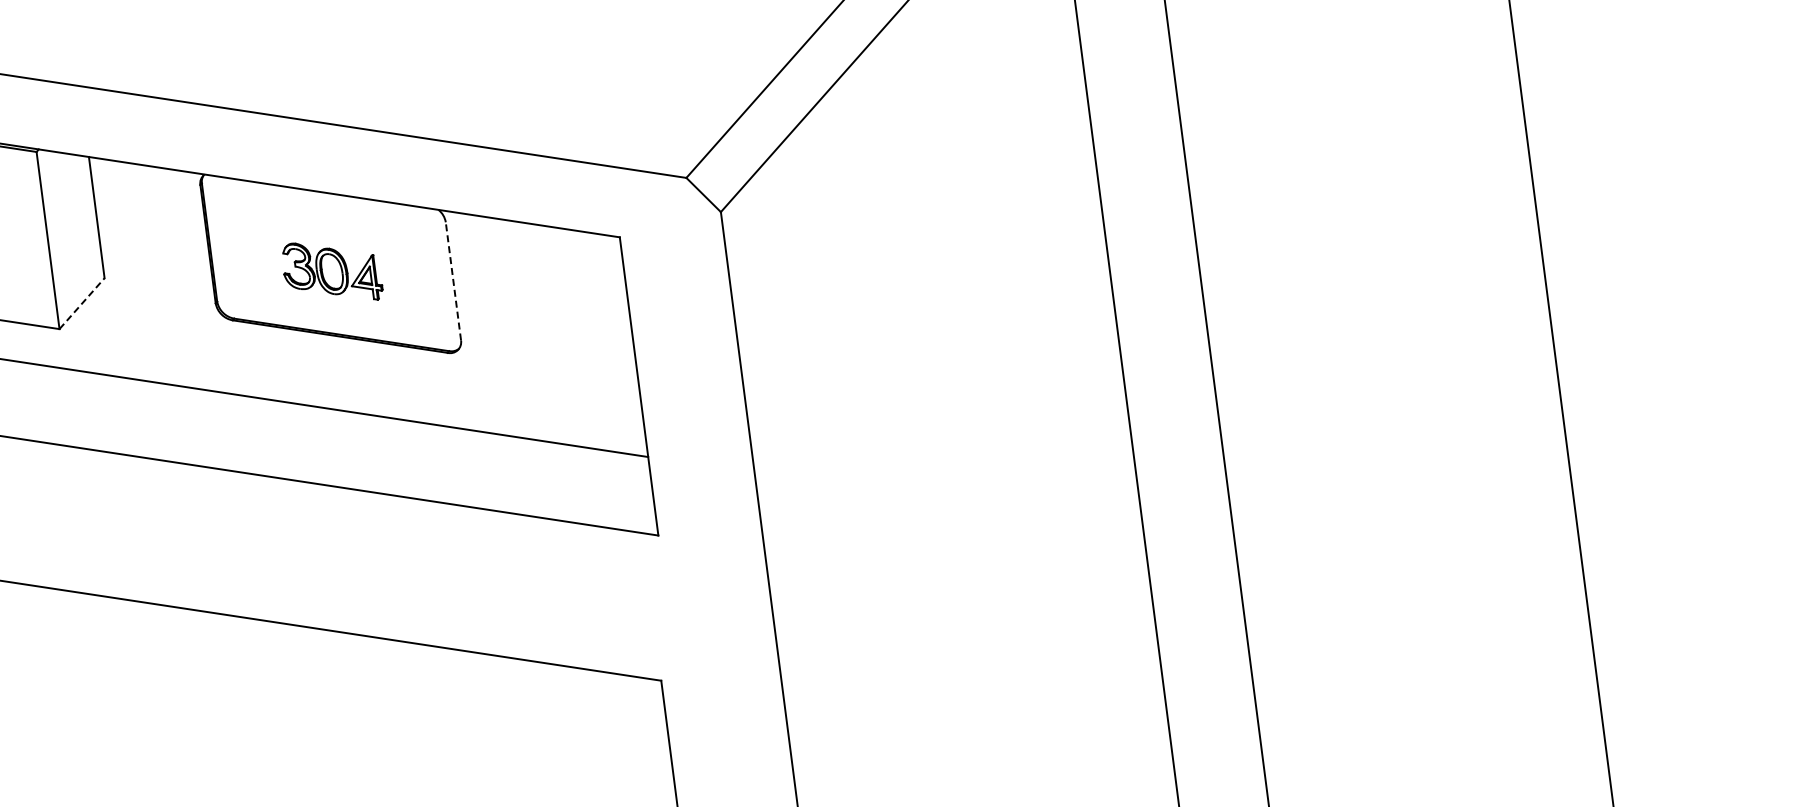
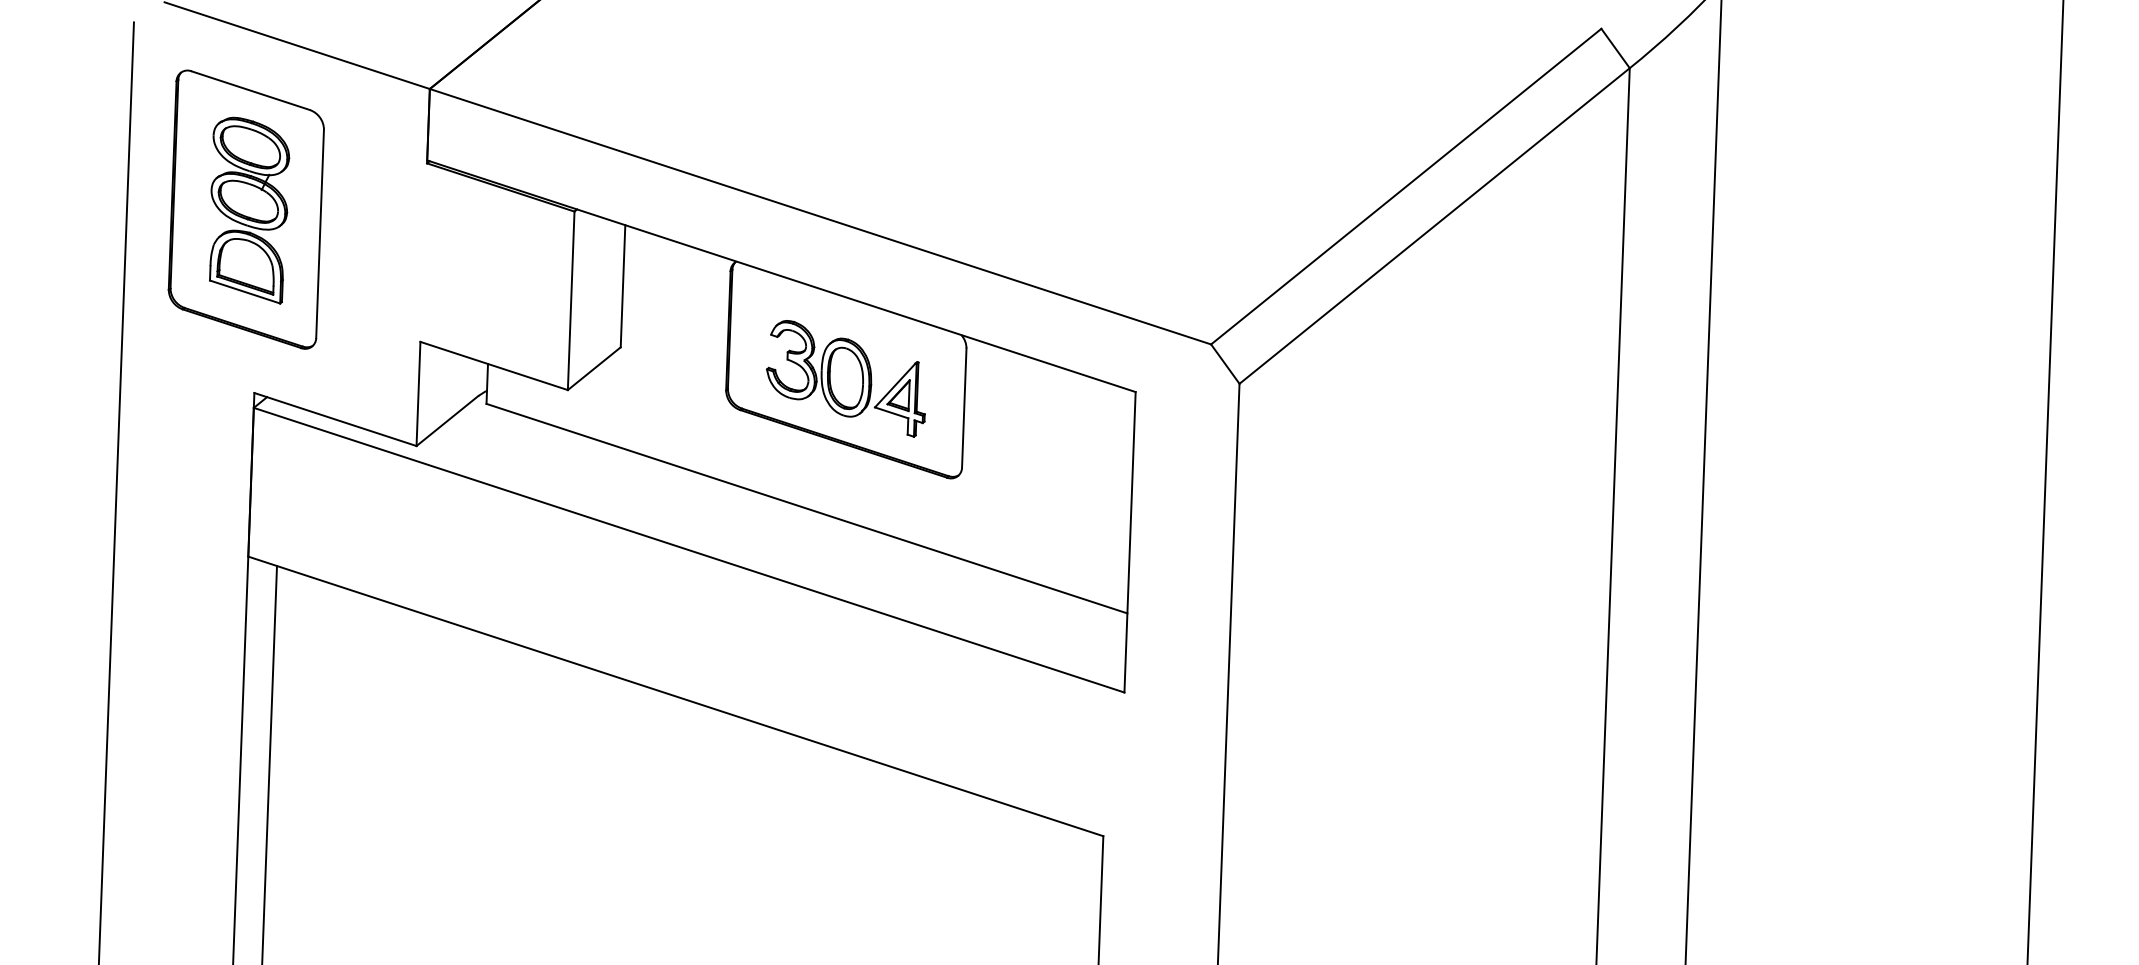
part: (331, 271) -> (845, 378), size x1.67
line: (453, 281) -> (964, 408), dashed -> solid
line: (82, 303) -> (594, 368), dashed -> solid

